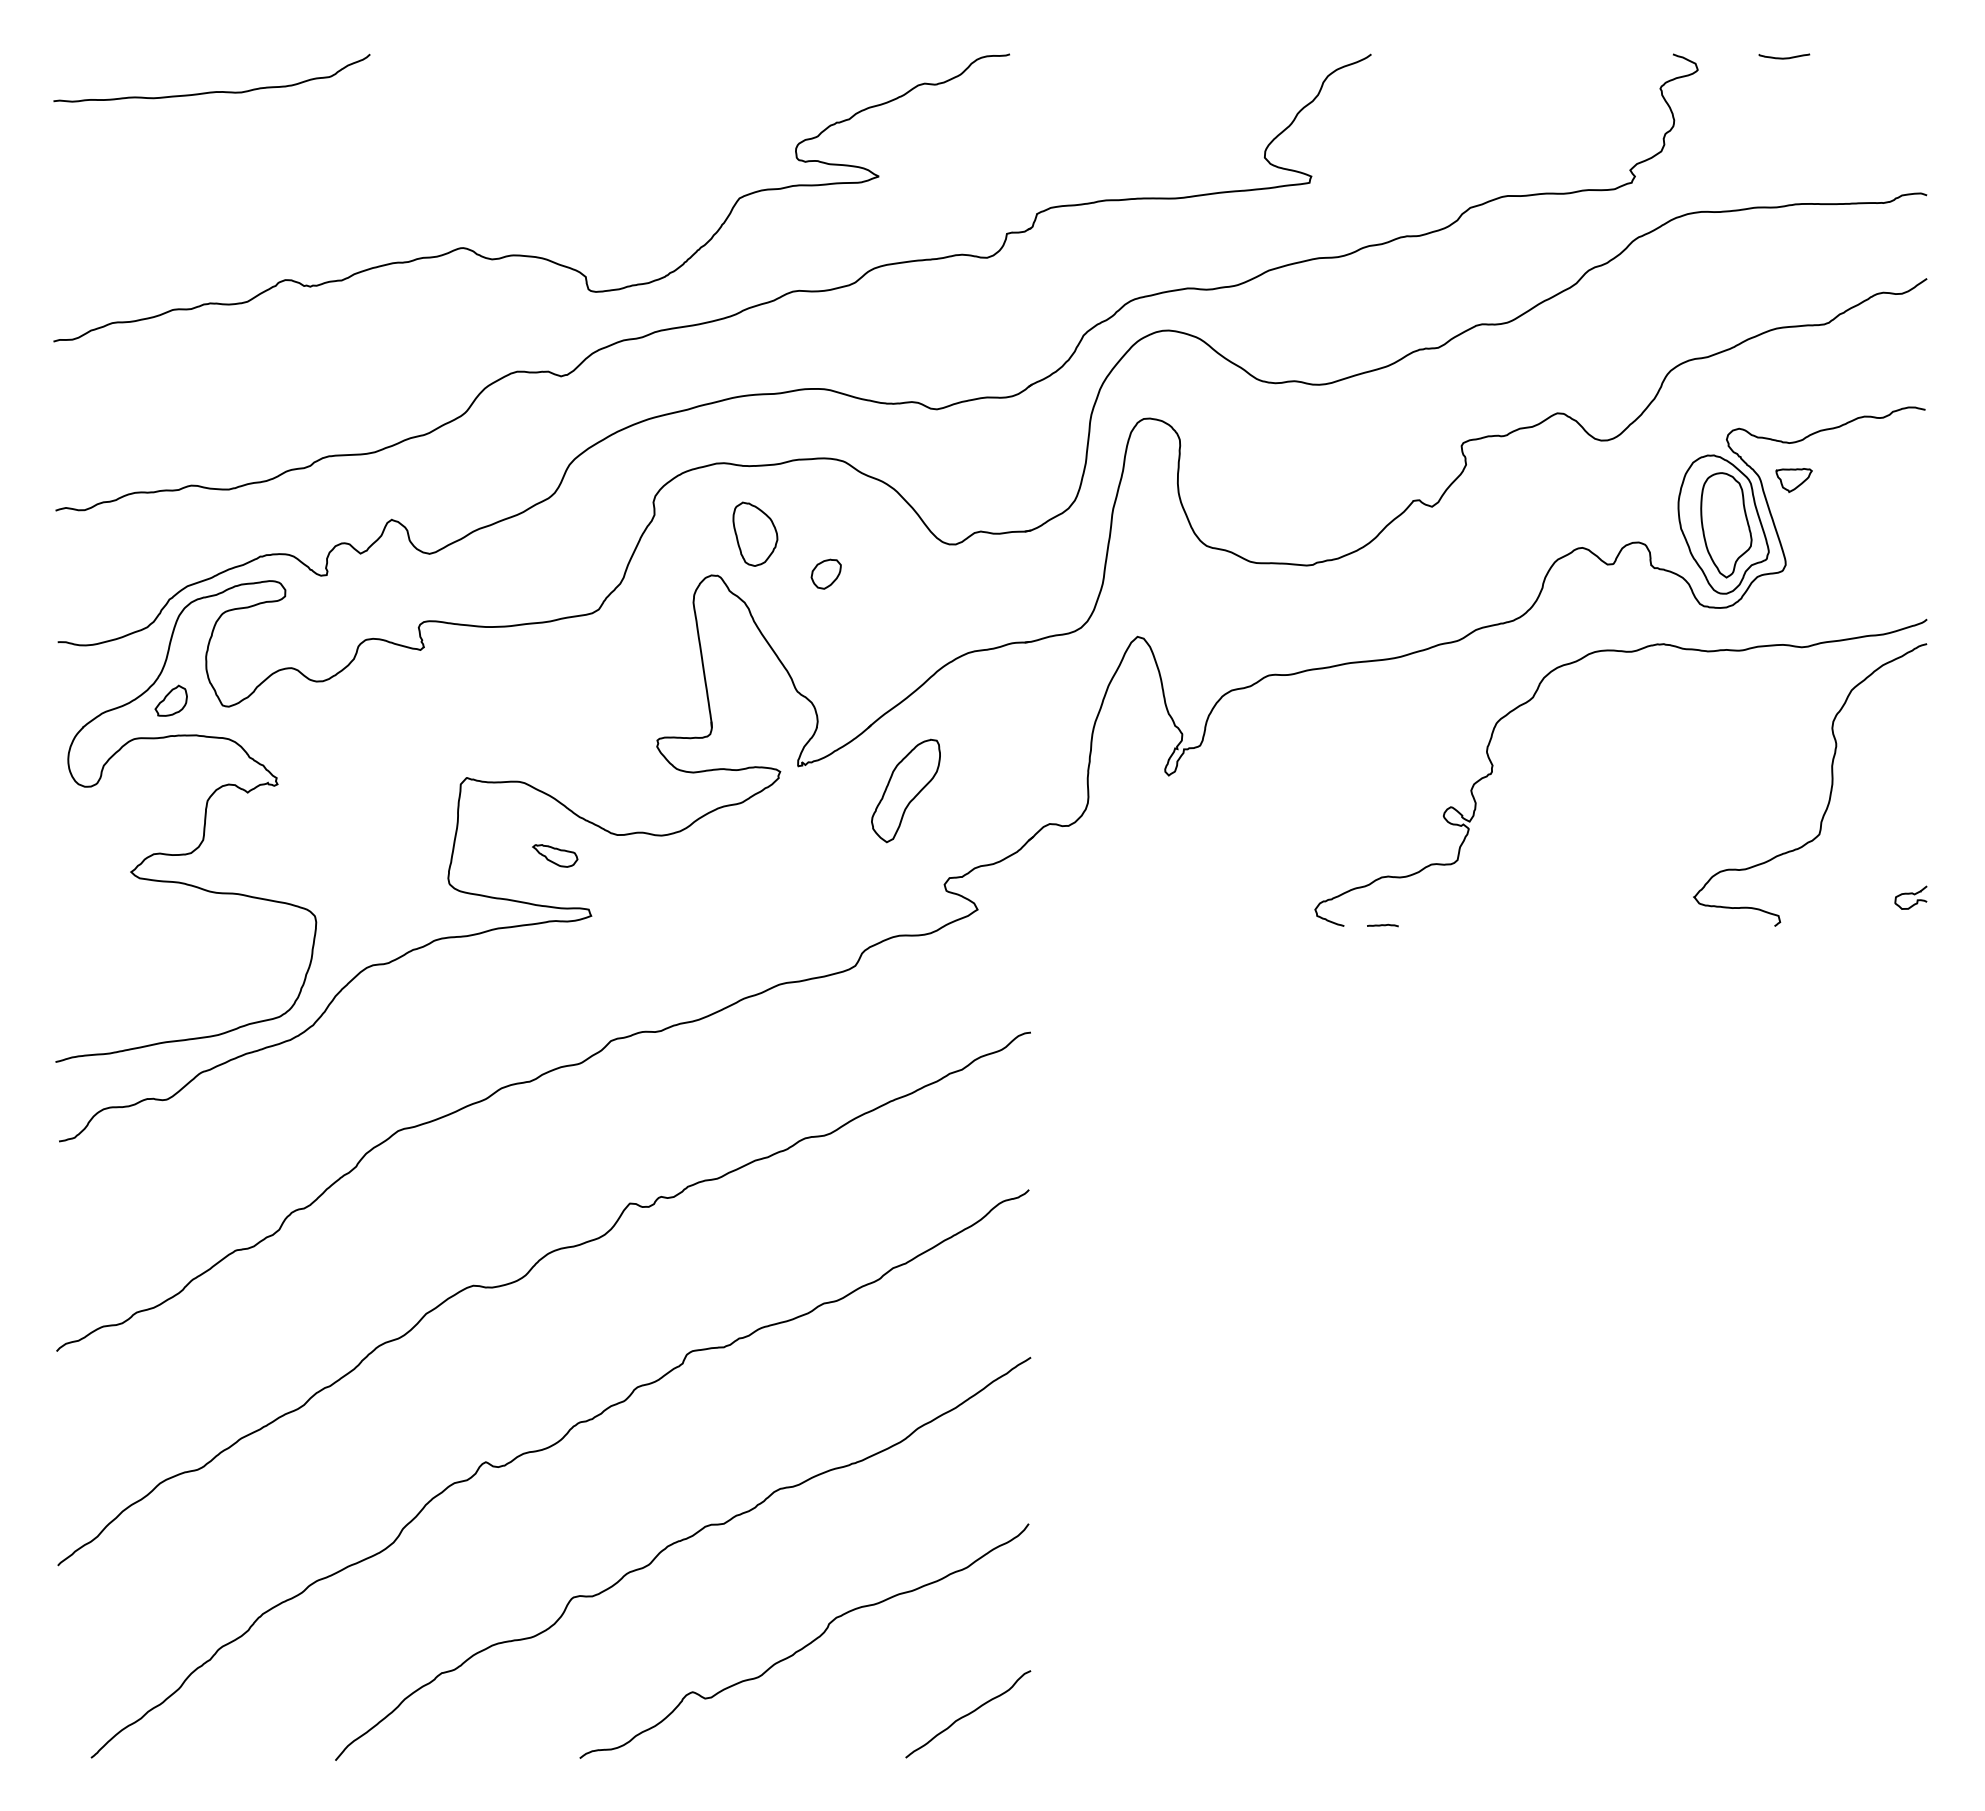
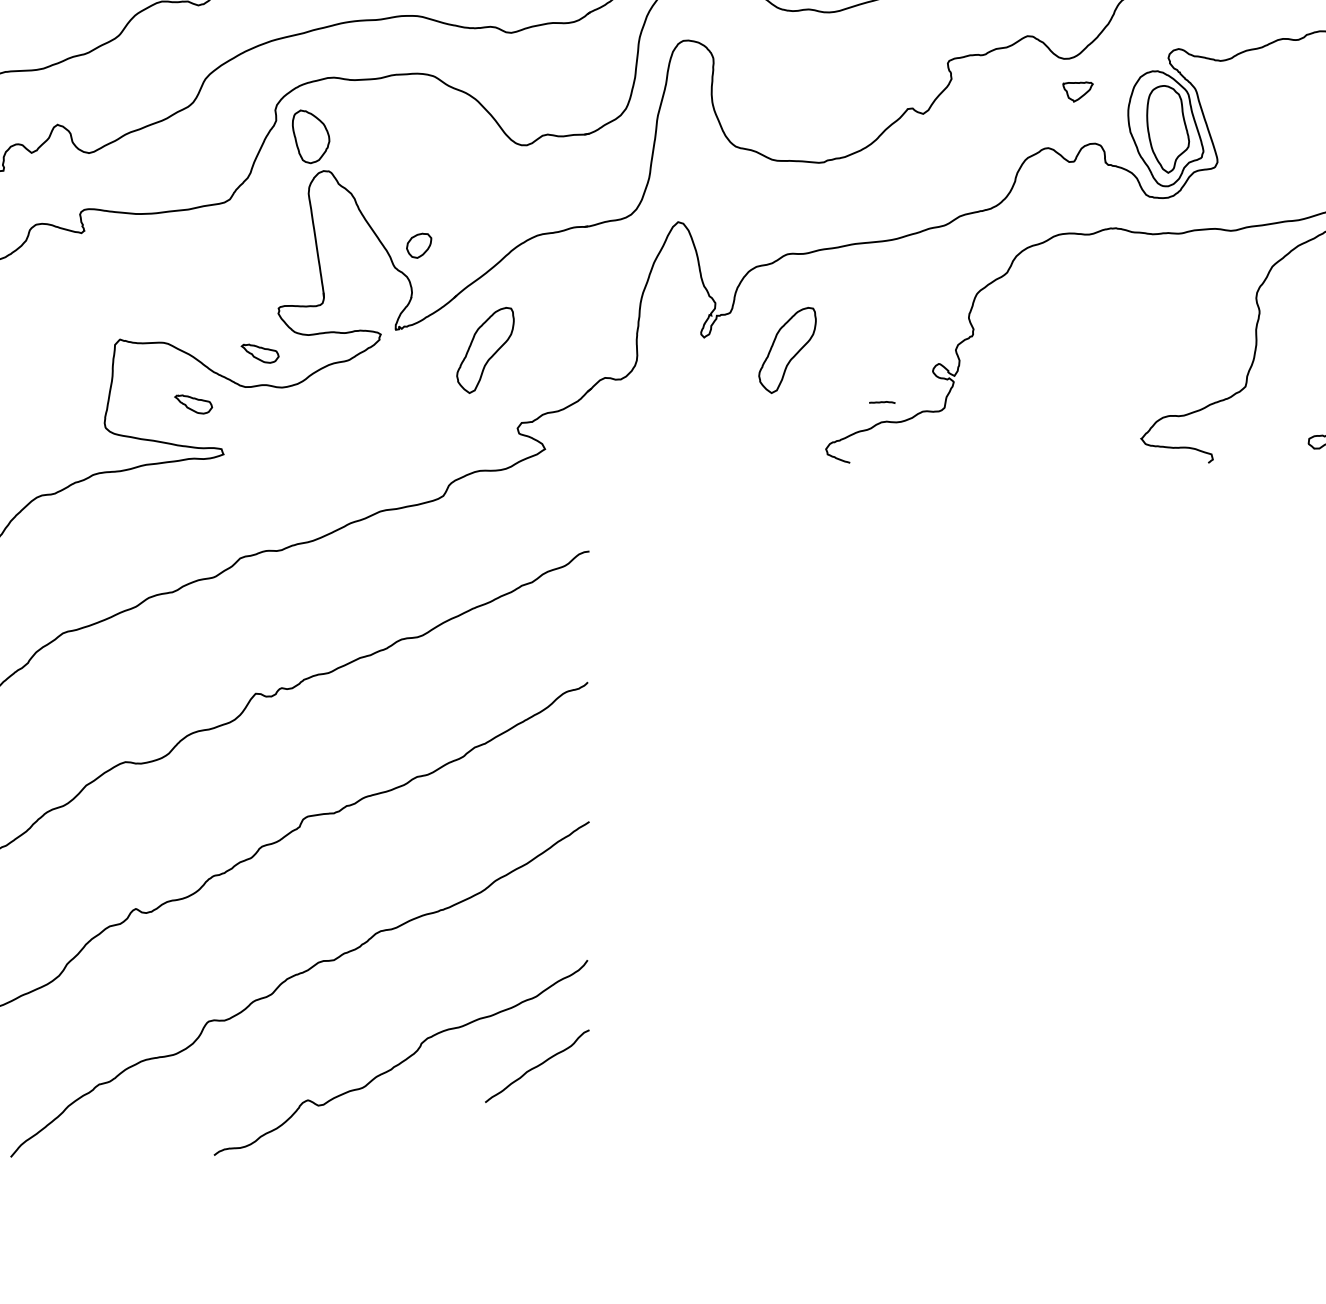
part: (1793, 480) -> (1077, 92), moved
part: (755, 533) -> (311, 136), moved
part: (825, 573) -> (418, 245), moved
part: (1268, 790) -> (787, 350), added
part: (635, 794) -> (260, 353), added
curve: (1382, 925) -> (881, 402), moved
curve: (968, 1714) -> (537, 1066), moved

